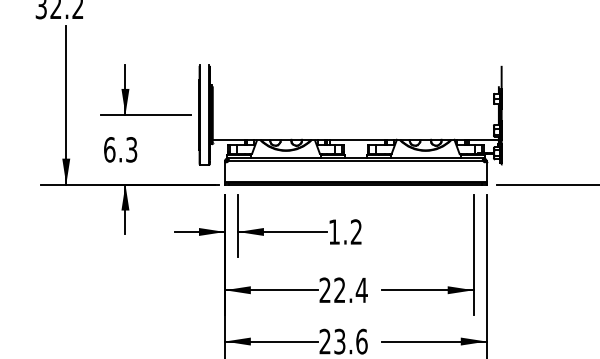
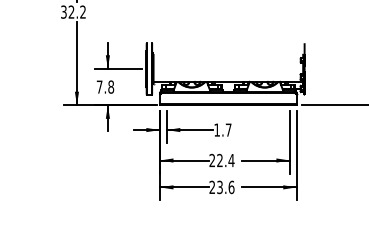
text: (120, 148) -> (105, 86), 6.3 -> 7.8
text: (356, 230) -> (228, 129), 1.2 -> 1.7

